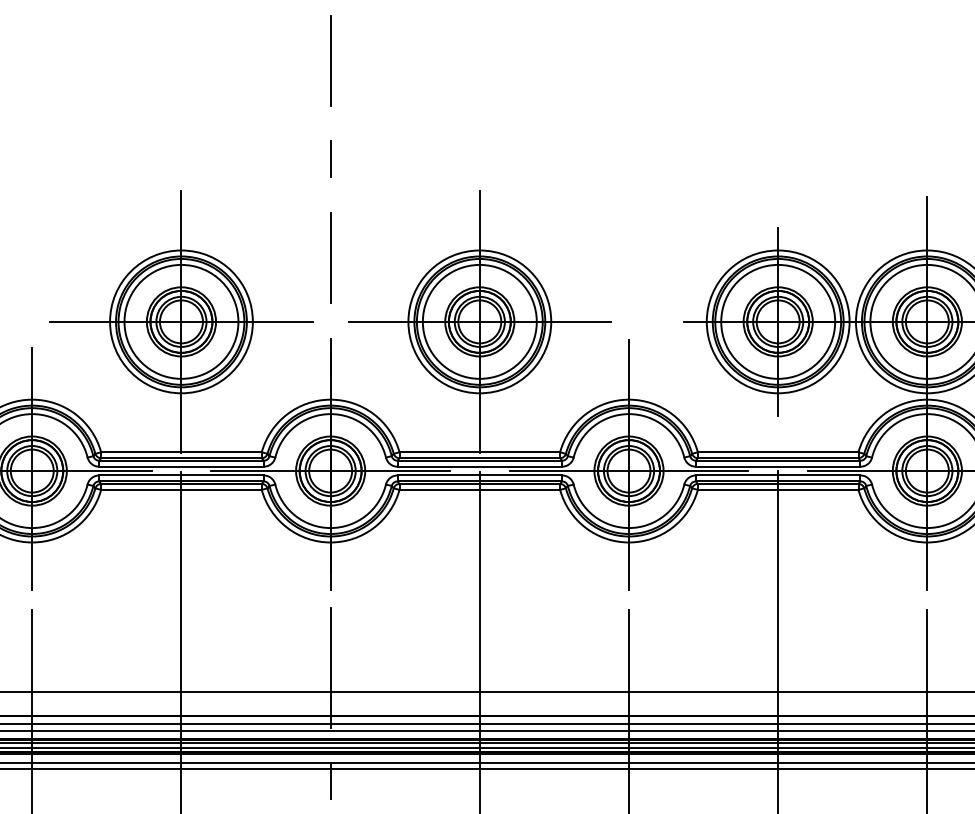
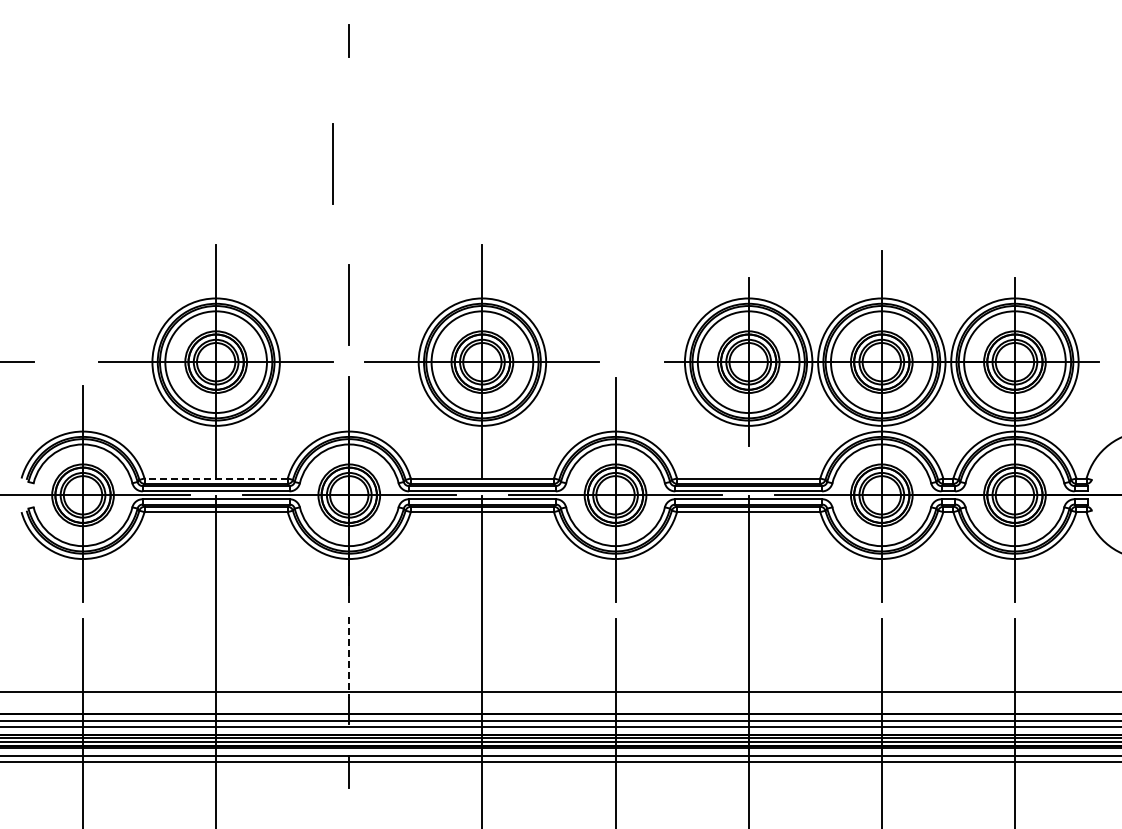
line: (329, 60) -> (332, 163), moved
line: (330, 159) -> (349, 217), removed
line: (181, 452) -> (216, 478), solid -> dashed
line: (330, 652) -> (349, 657), solid -> dashed

